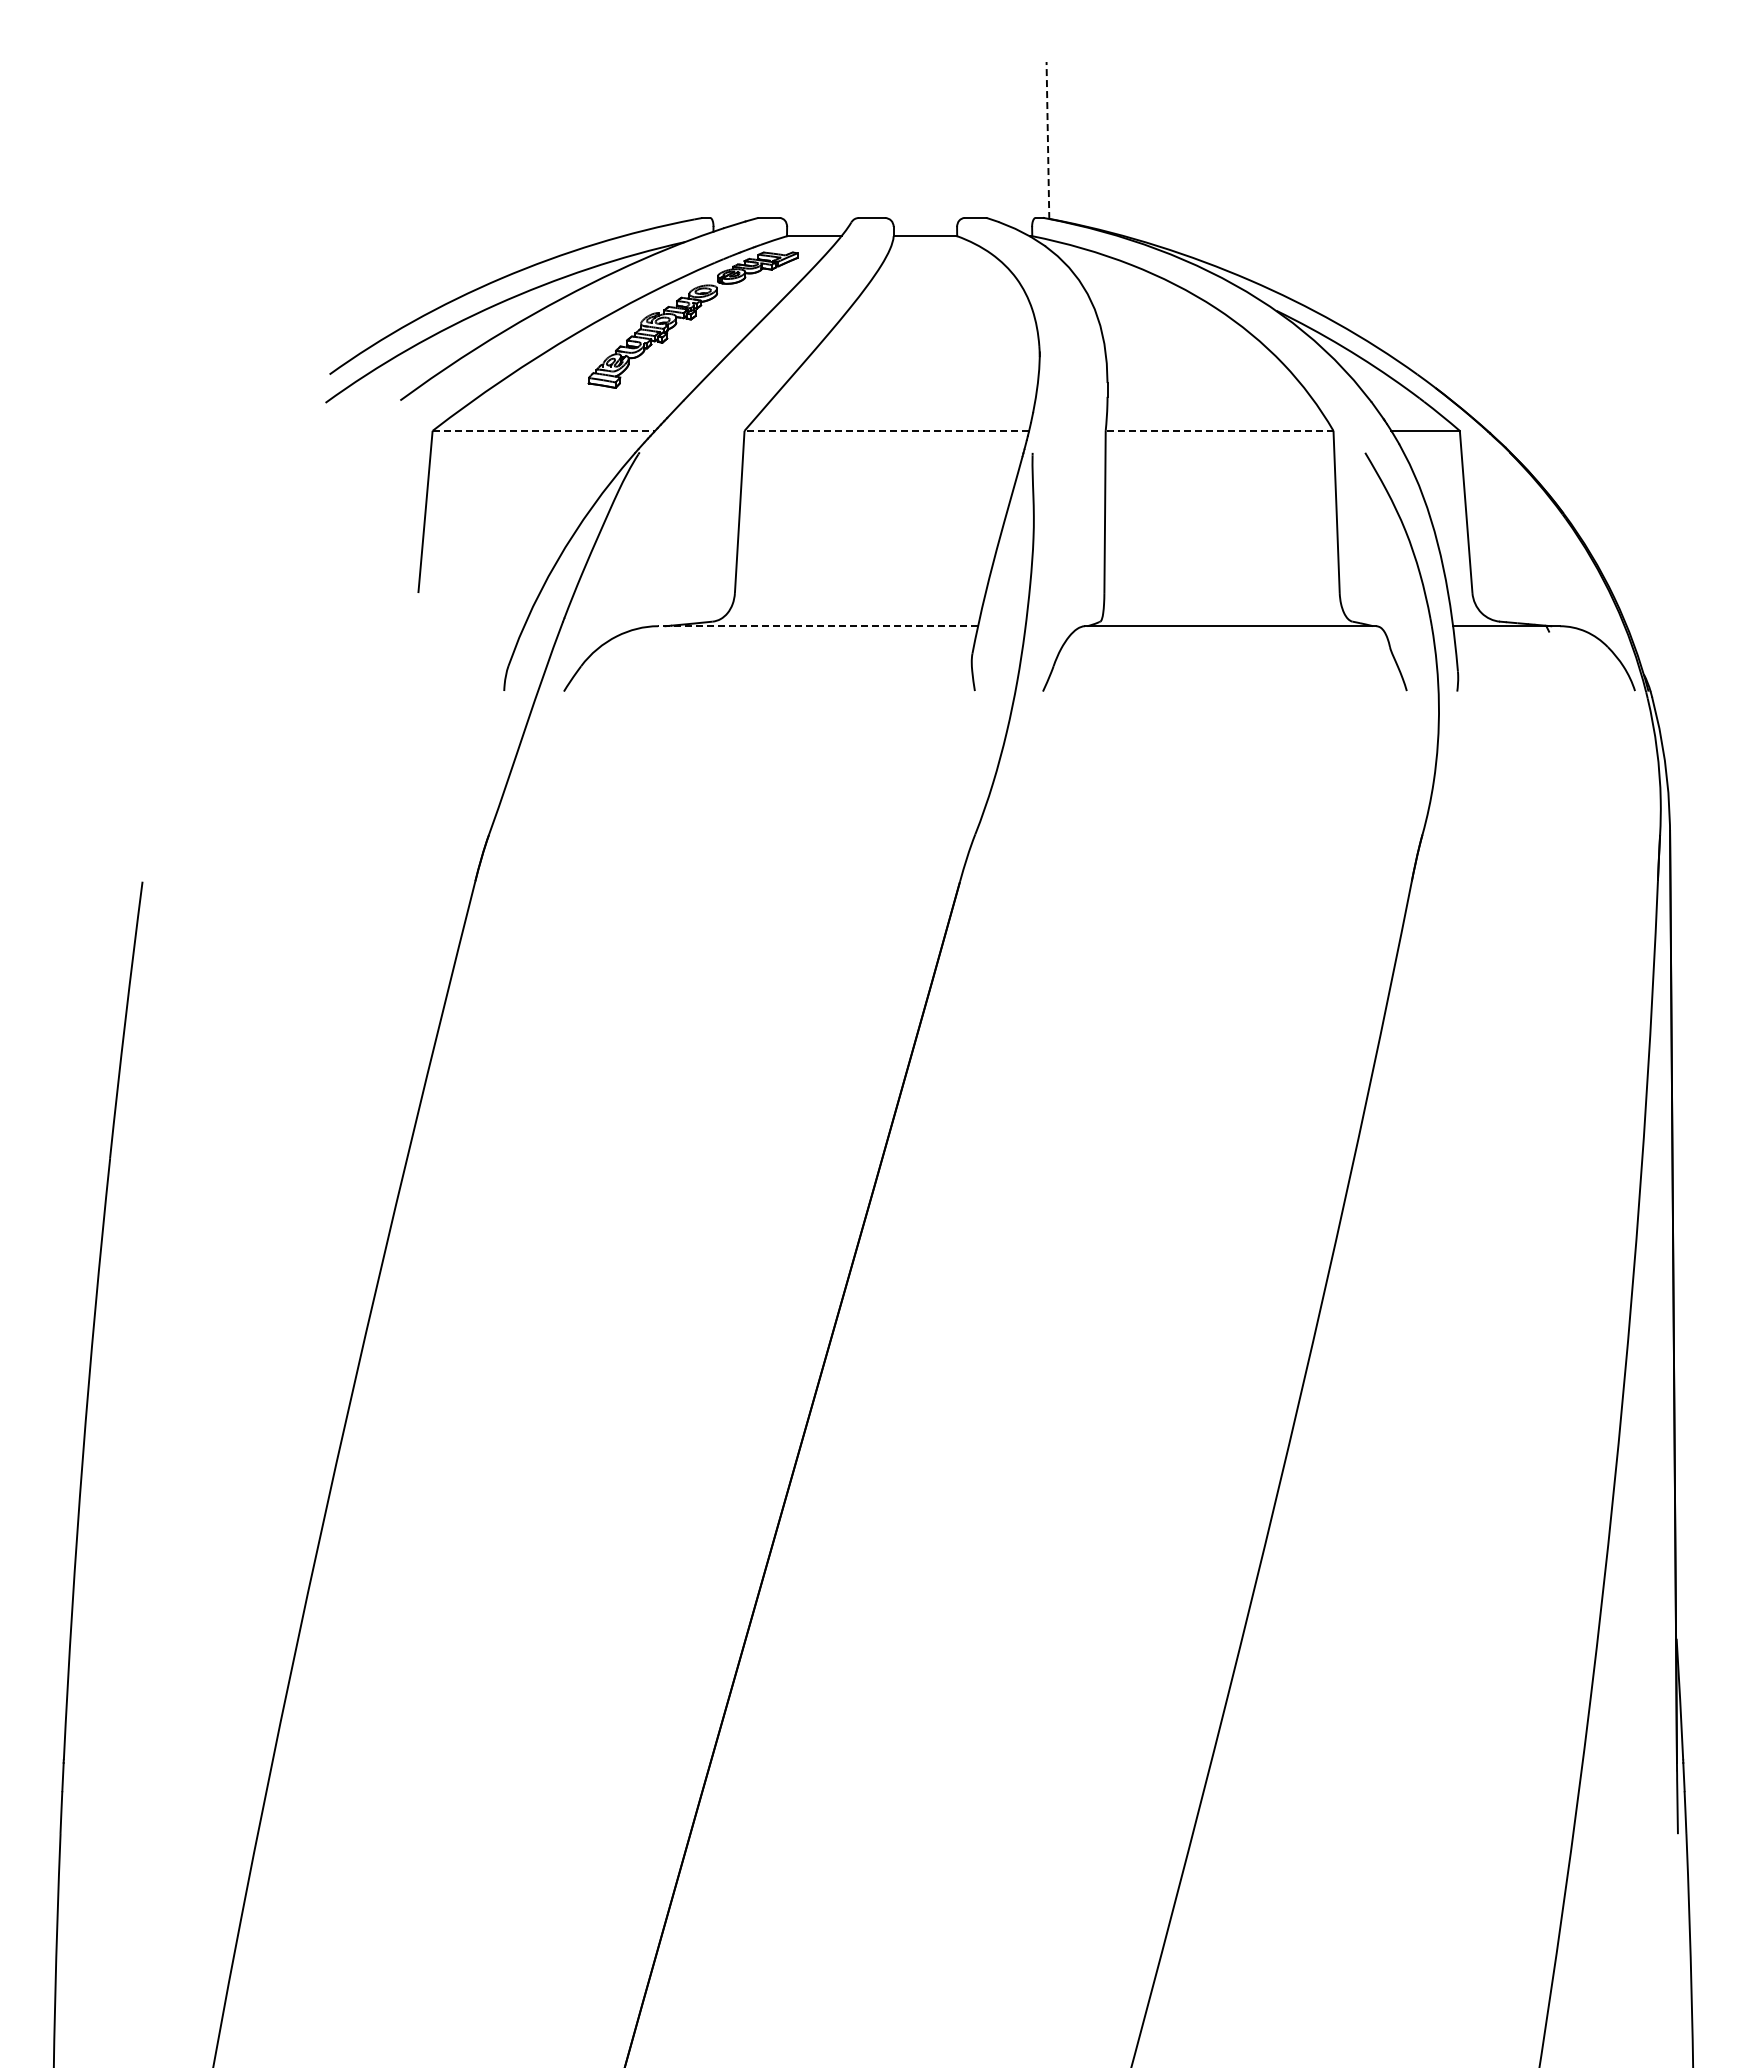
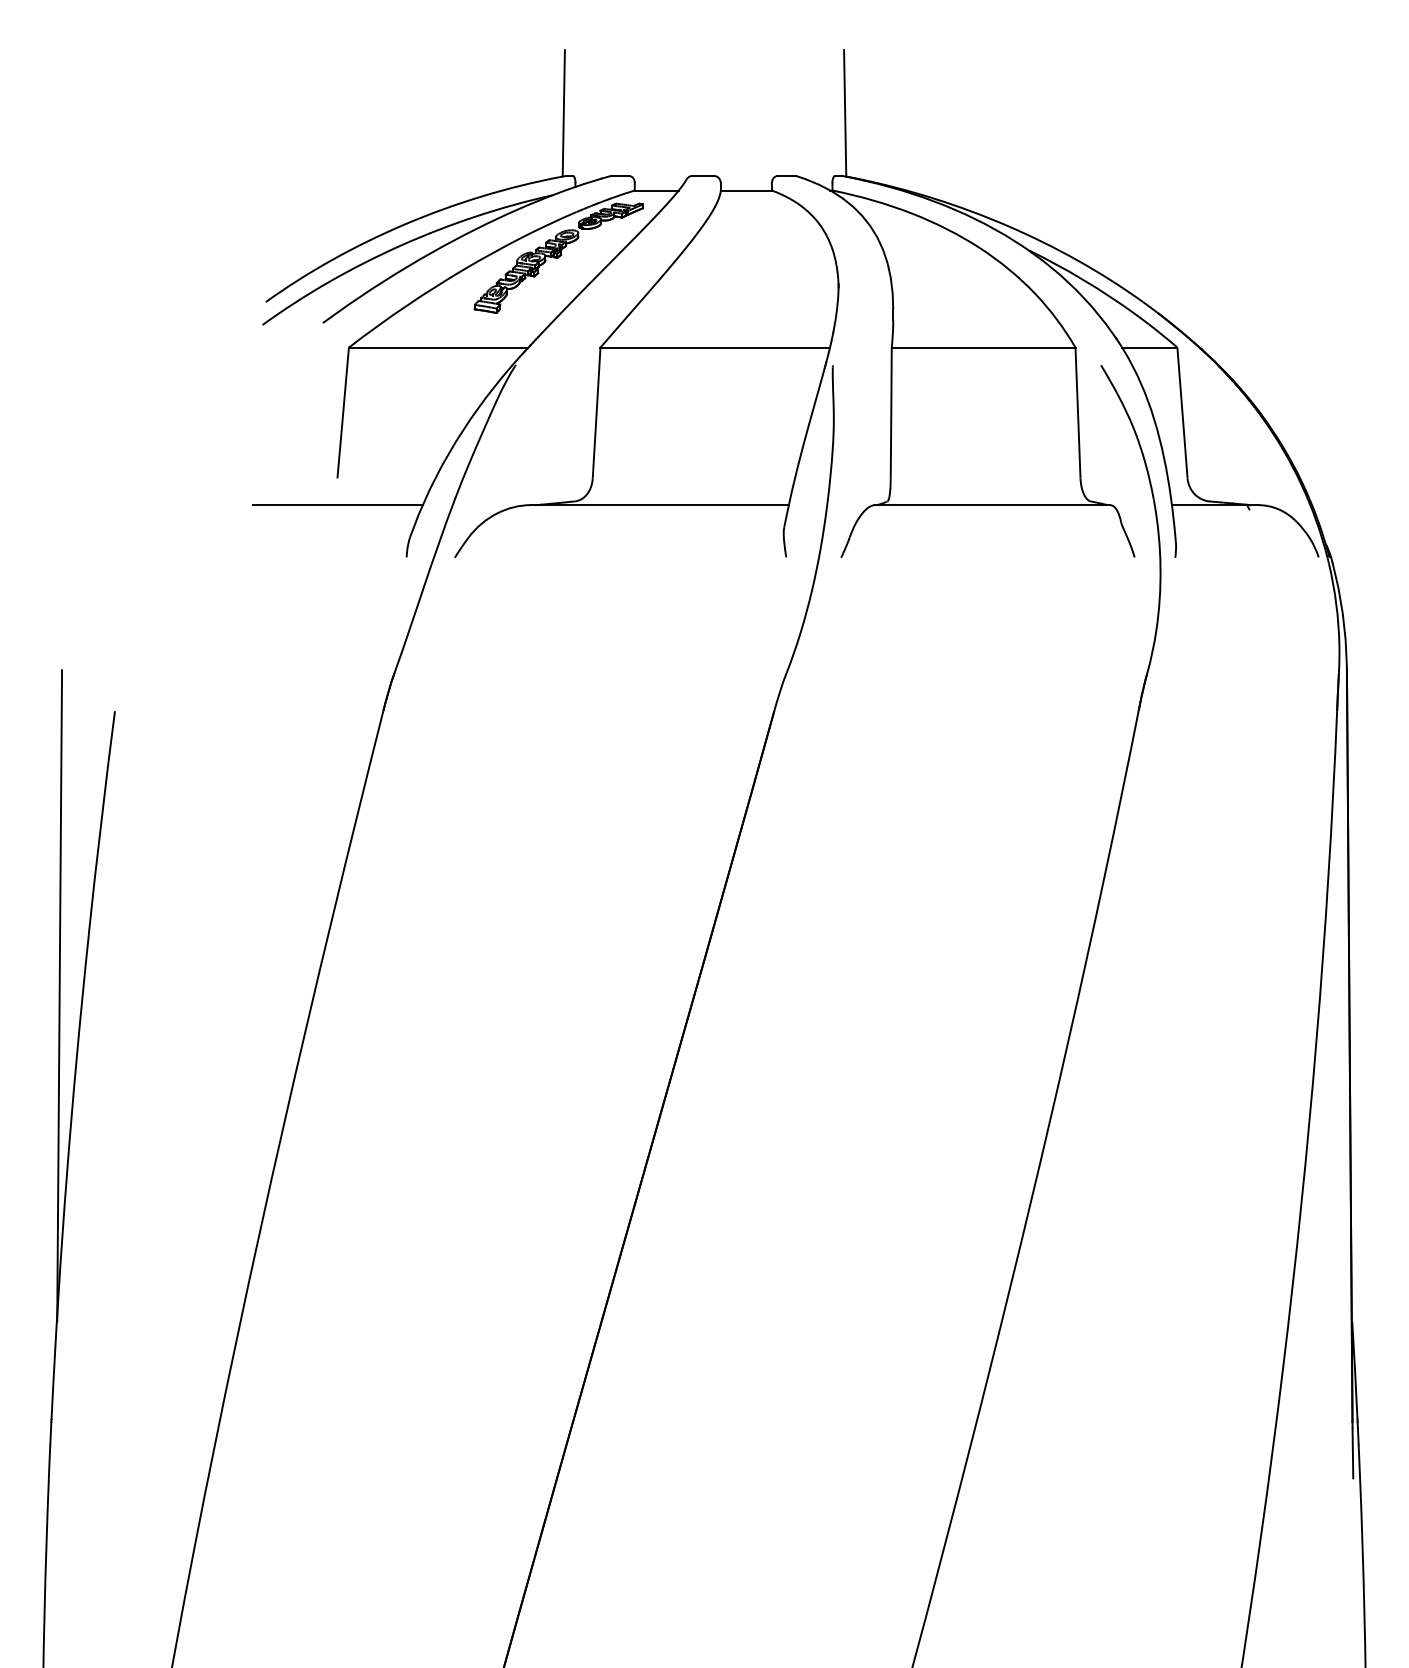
line: (698, 140) -> (563, 113), added
line: (1047, 140) -> (844, 113), dashed -> solid
line: (544, 430) -> (439, 347), dashed -> solid
line: (886, 430) -> (714, 347), dashed -> solid
line: (1219, 430) -> (983, 347), dashed -> solid
line: (418, 626) -> (337, 505), added
line: (817, 626) -> (659, 505), dashed -> solid
line: (73, 1234) -> (59, 995), added

